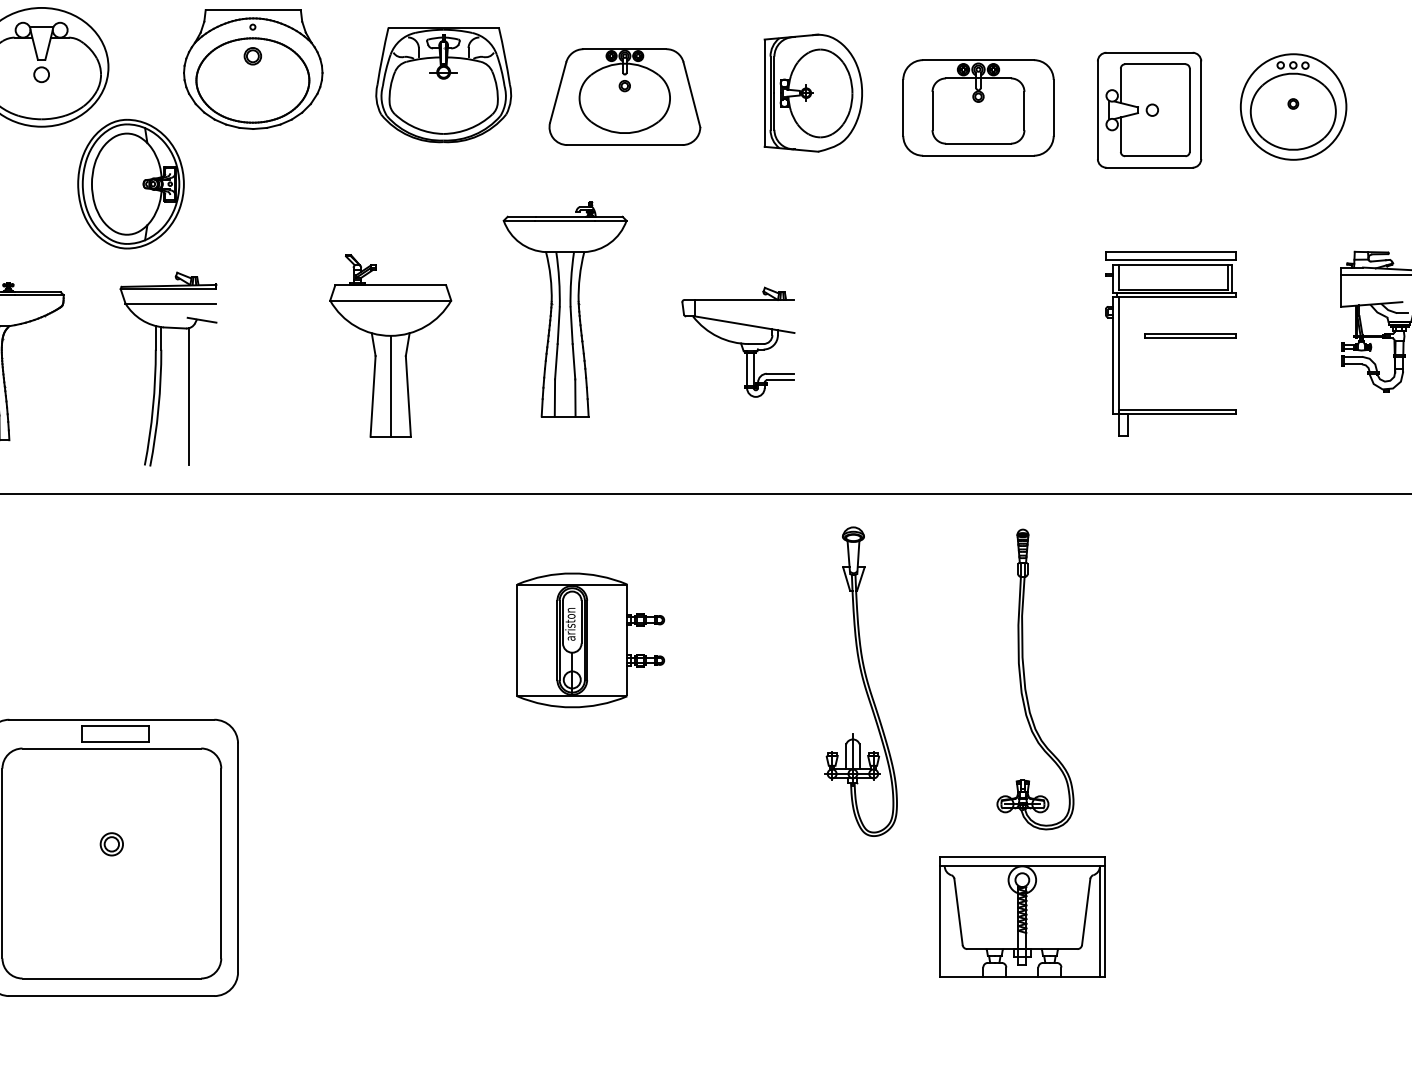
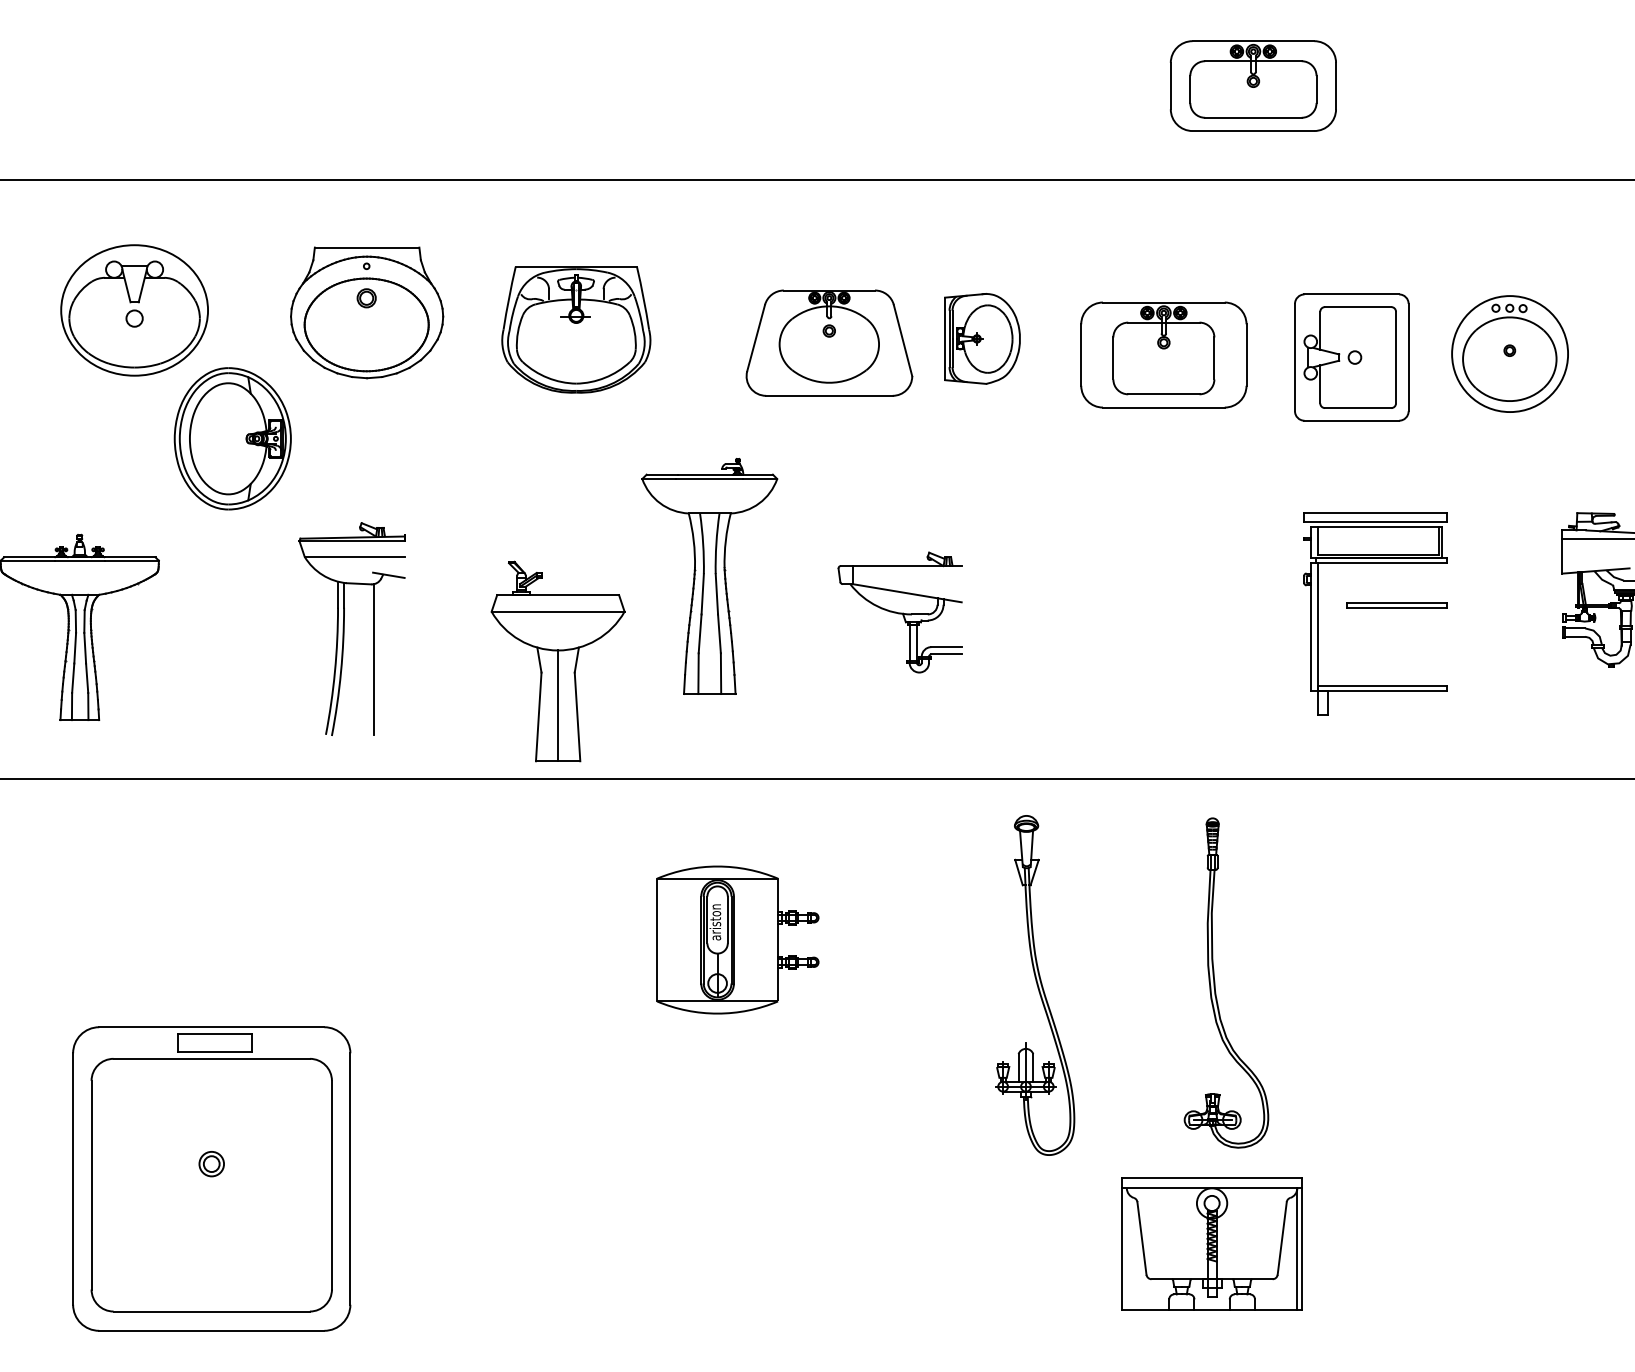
part: (813, 92) -> (982, 338), size x0.7
part: (624, 96) -> (829, 342), moved
part: (390, 345) -> (557, 661), moved
part: (161, 368) -> (344, 628), moved

